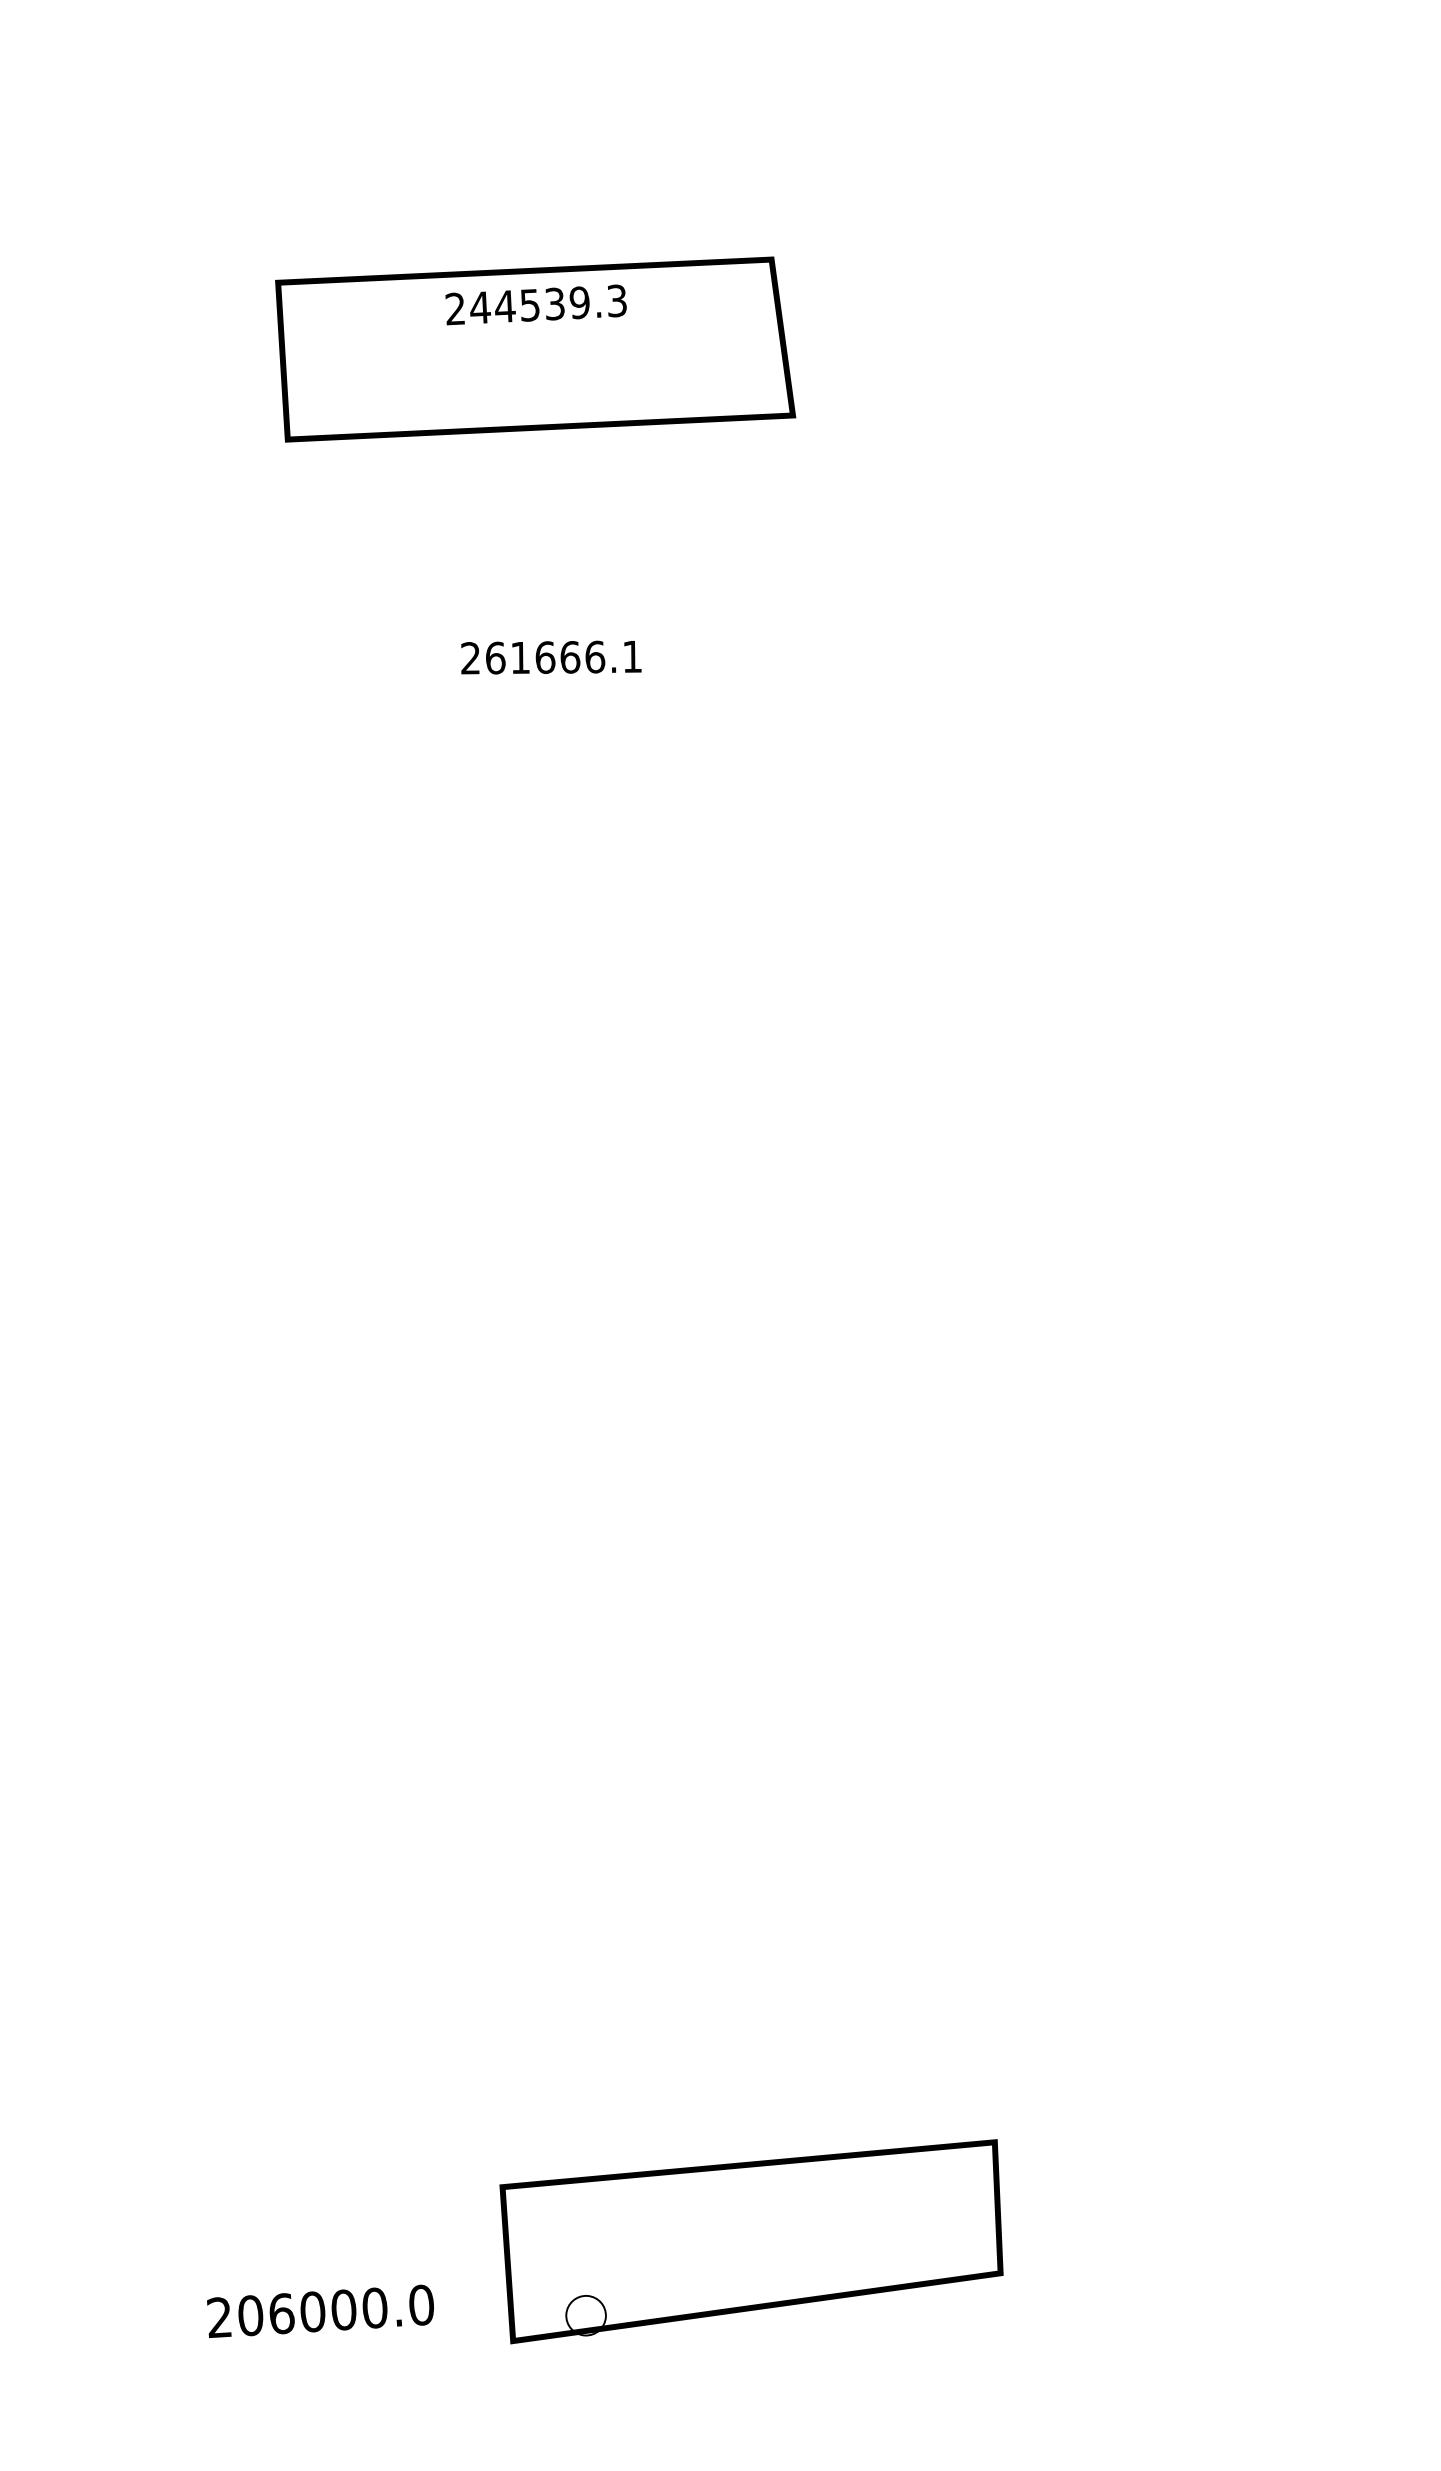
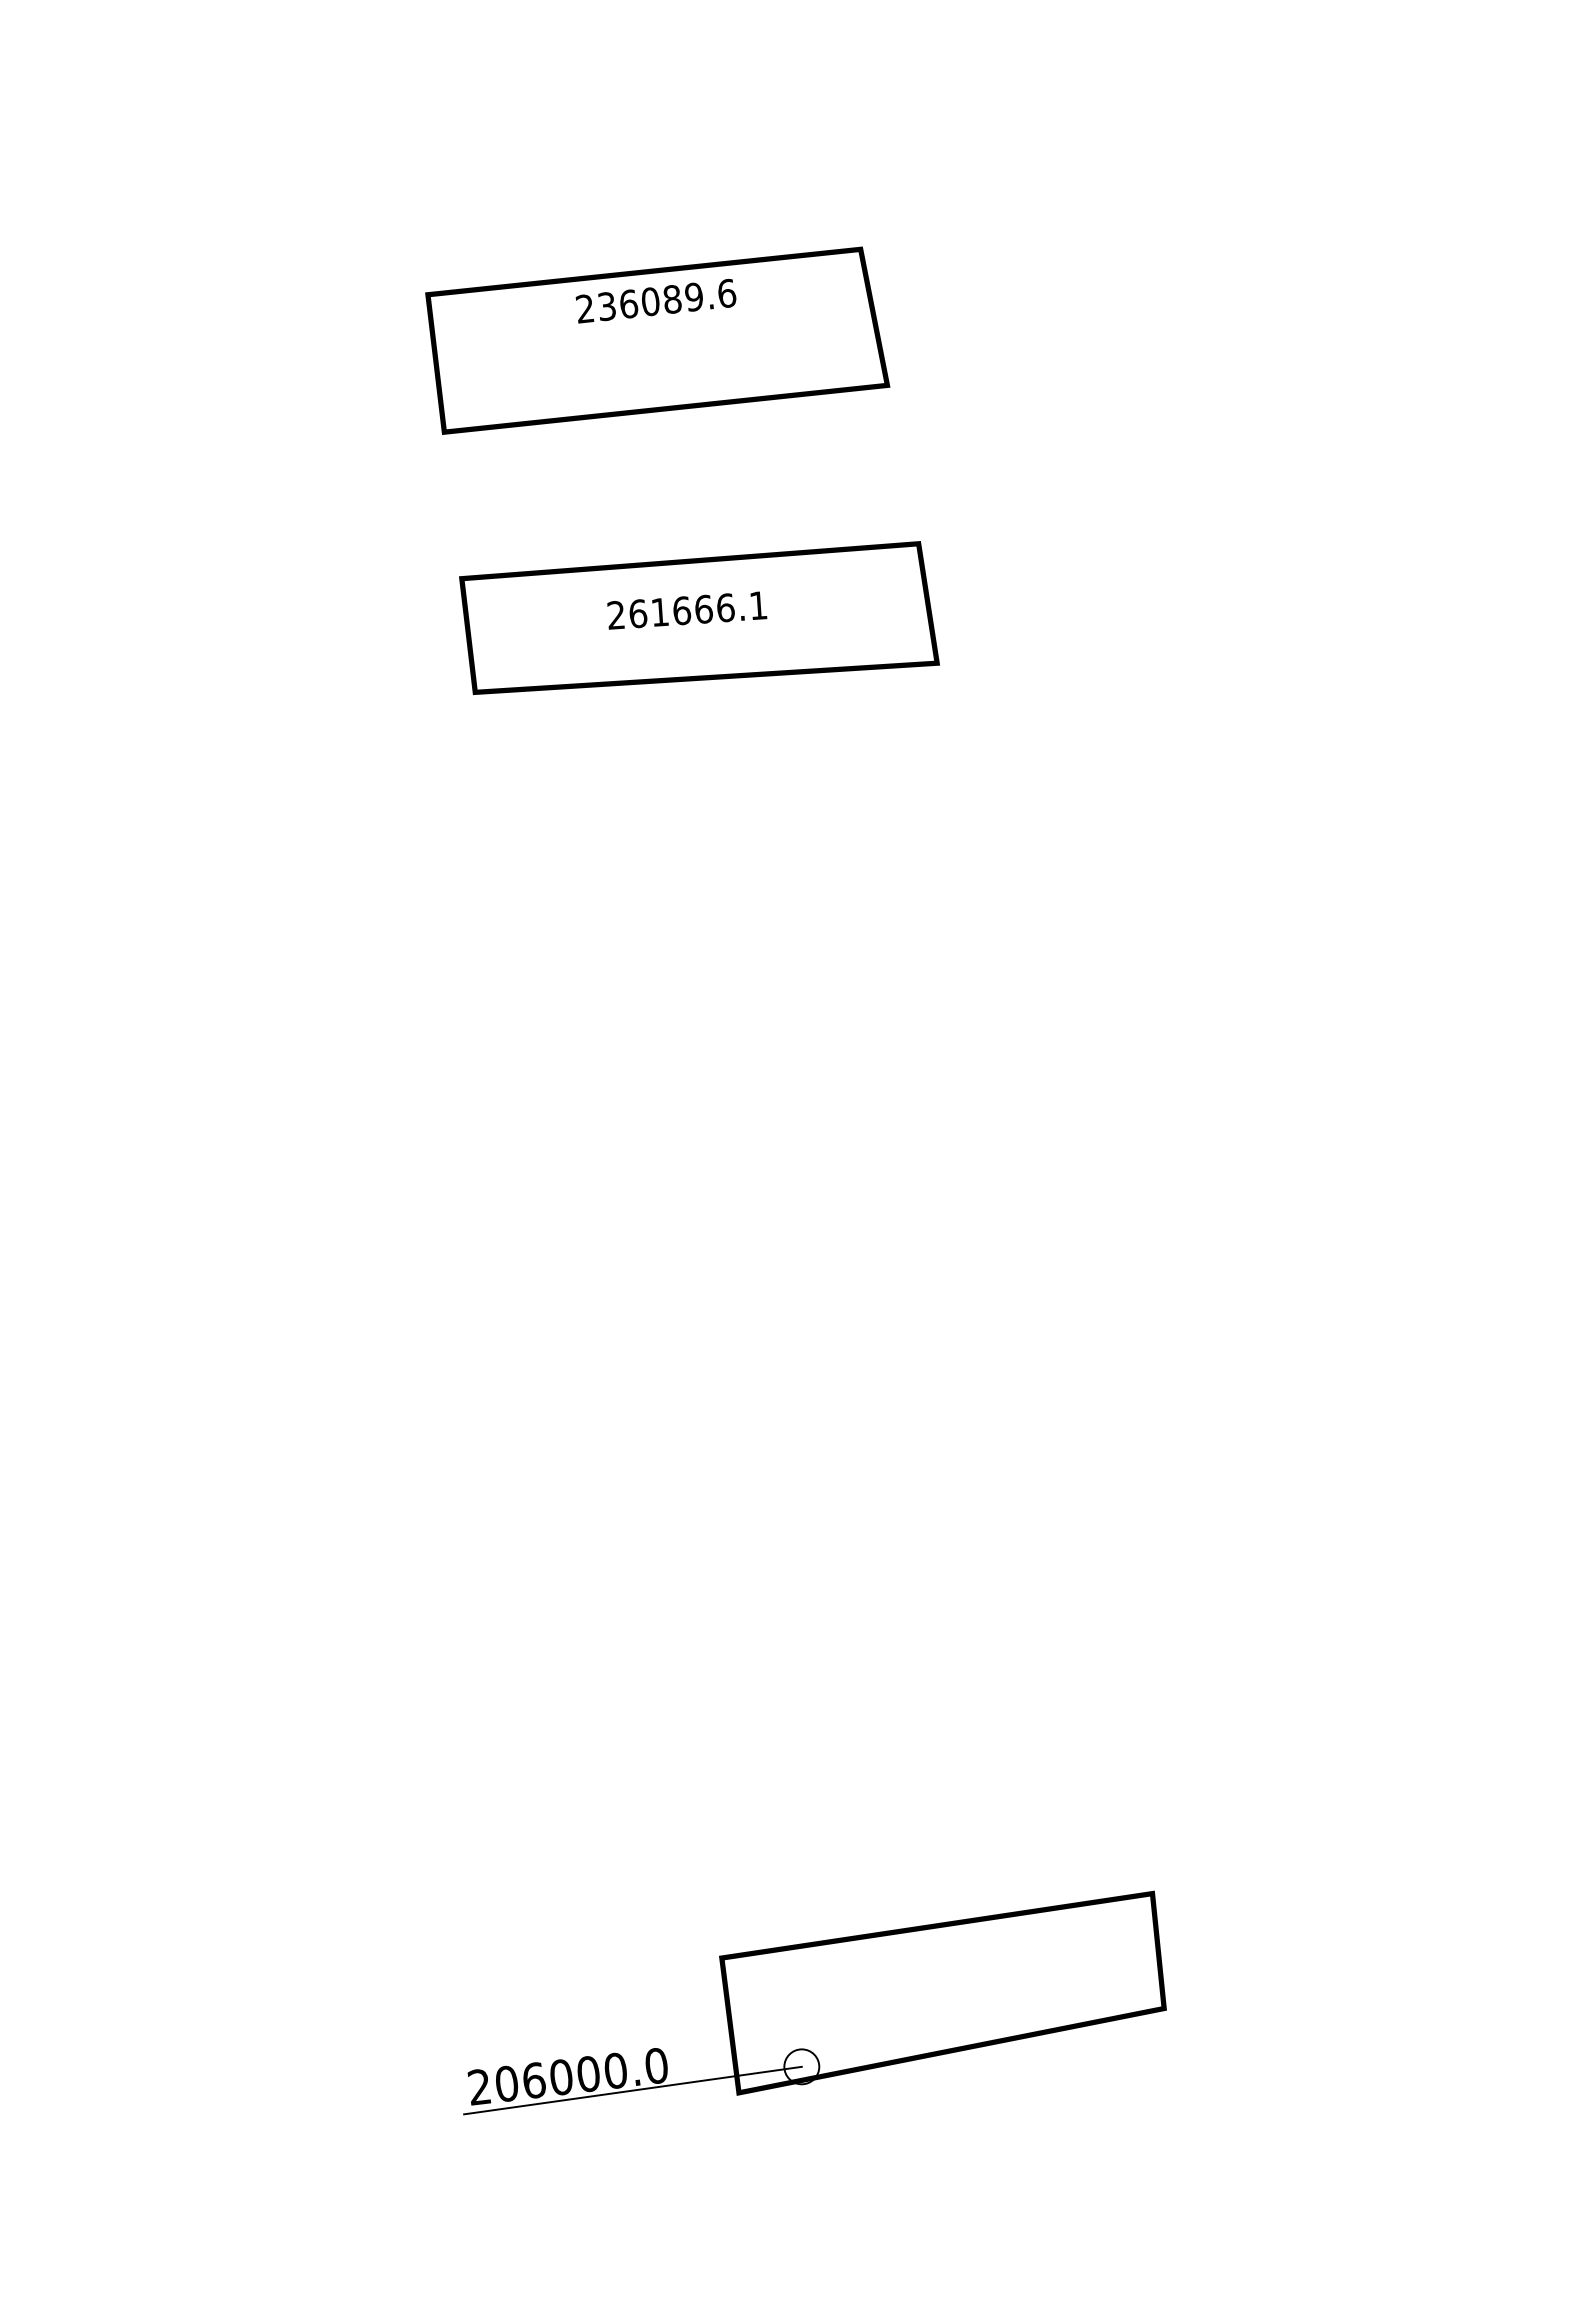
text: (549, 303) -> (667, 299), 244539.3 -> 236089.6
part: (564, 666) -> (699, 617), added
line: (392, 2331) -> (632, 2090), added

